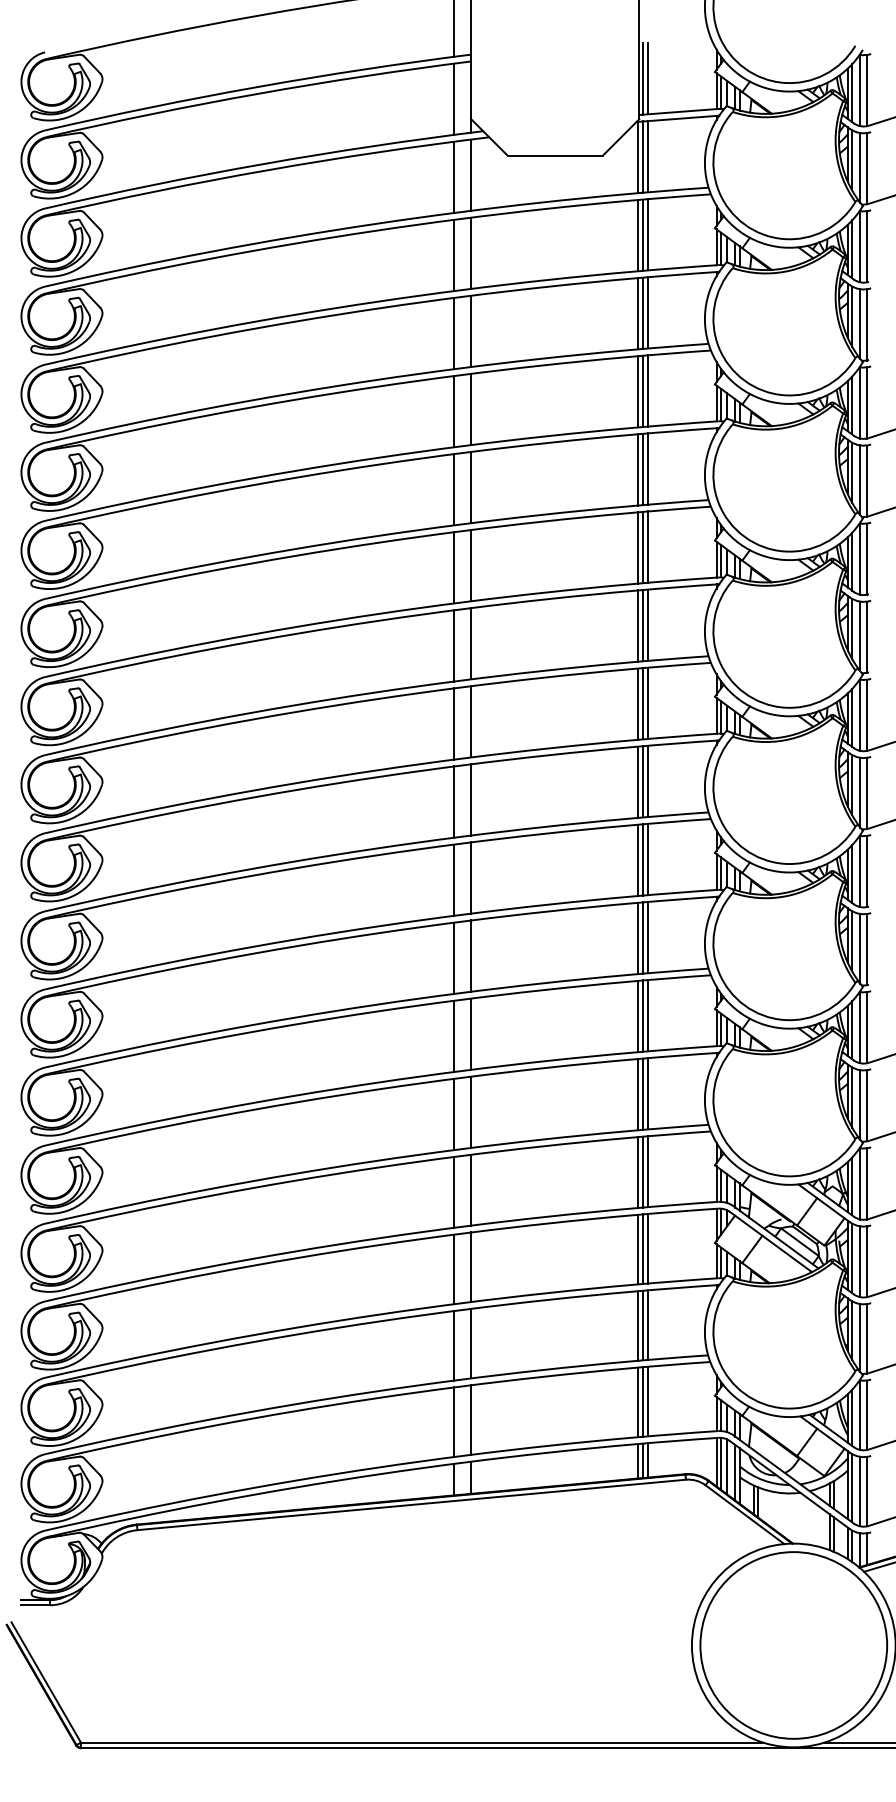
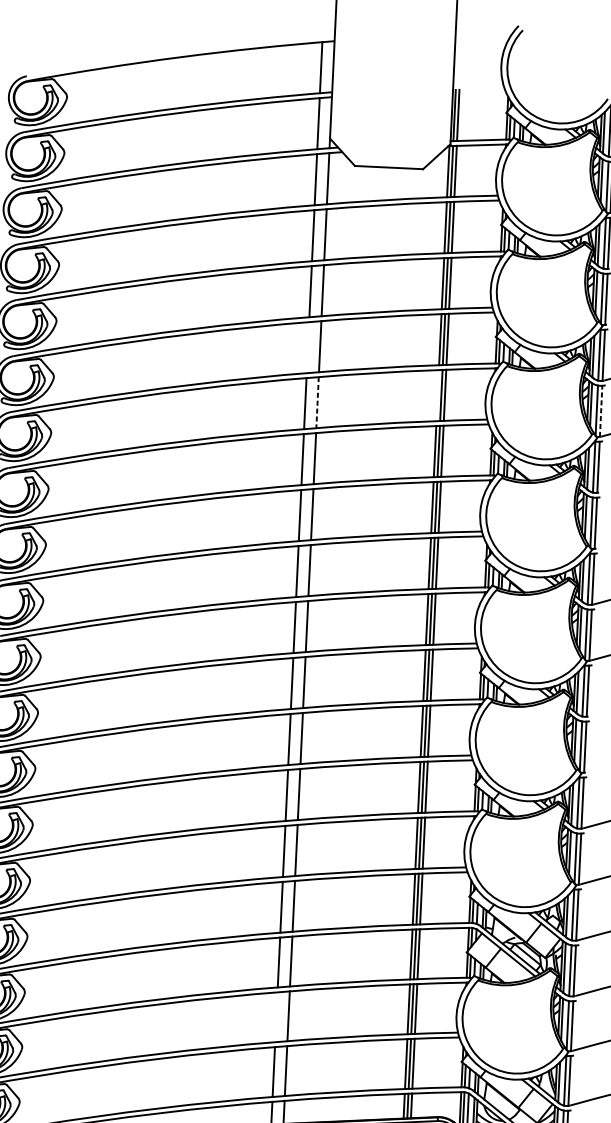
line: (454, 411) -> (308, 347), removed
line: (638, 469) -> (438, 395), removed
line: (866, 481) -> (601, 411), solid -> dashed
line: (471, 487) -> (317, 402), solid -> dashed
line: (454, 1345) -> (276, 1017), removed

